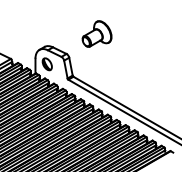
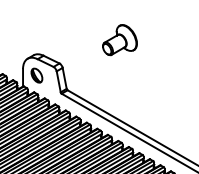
part: (96, 33) -> (119, 39), moved

